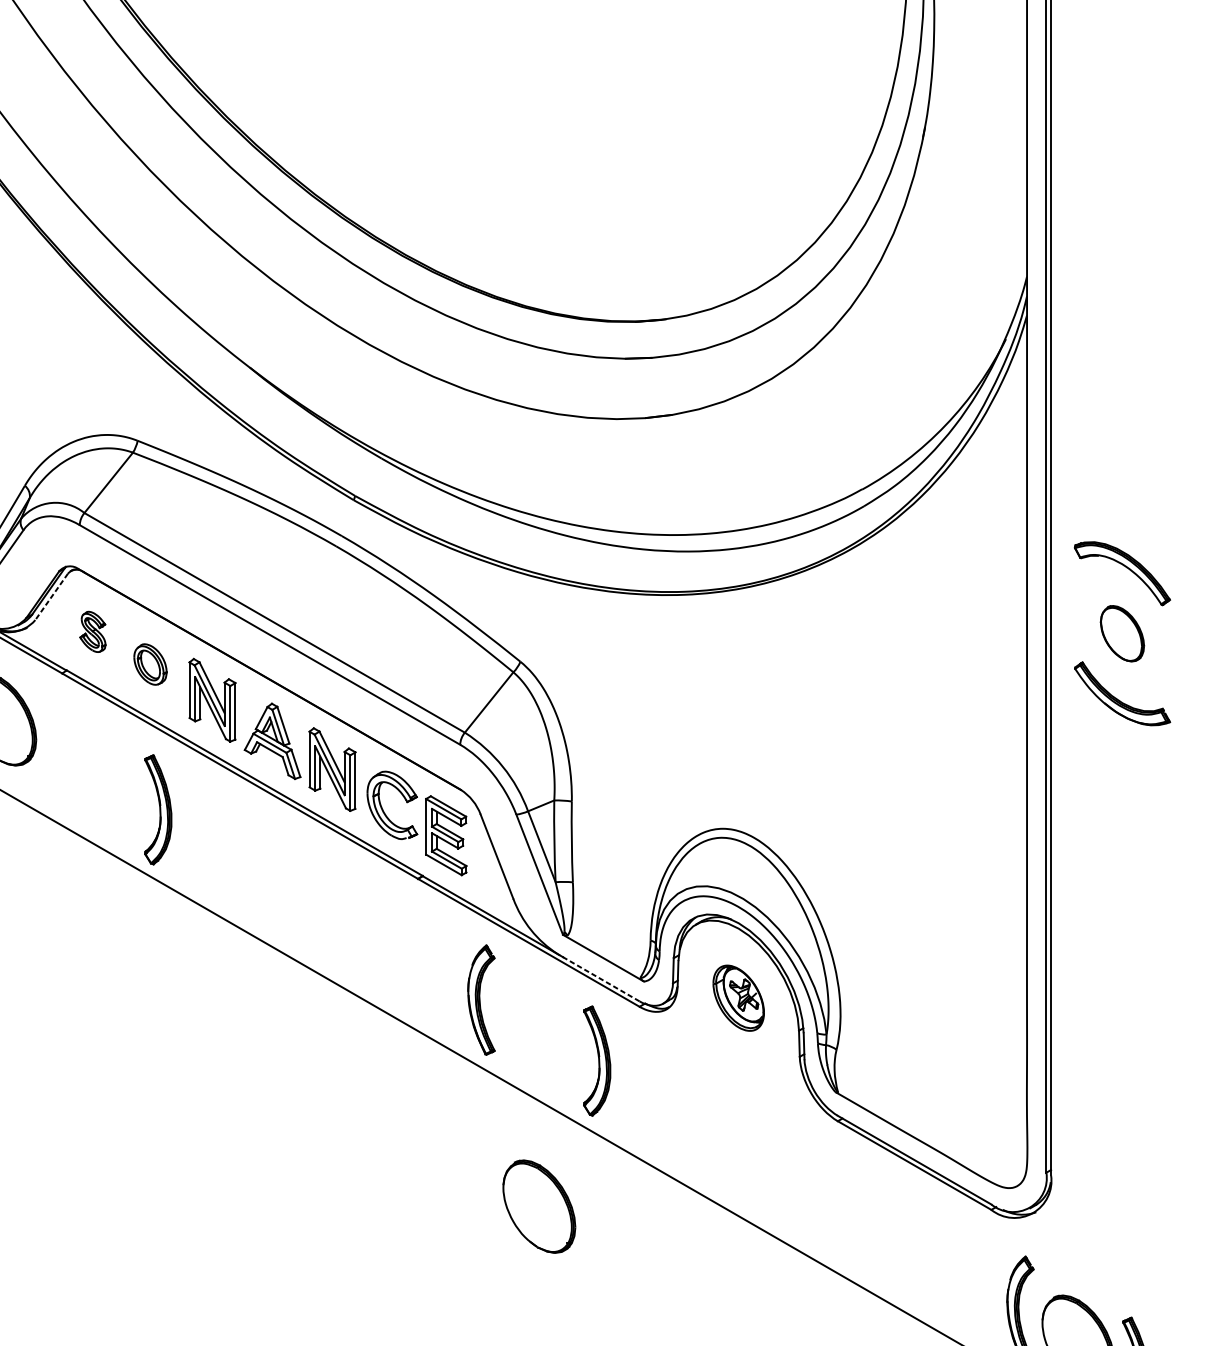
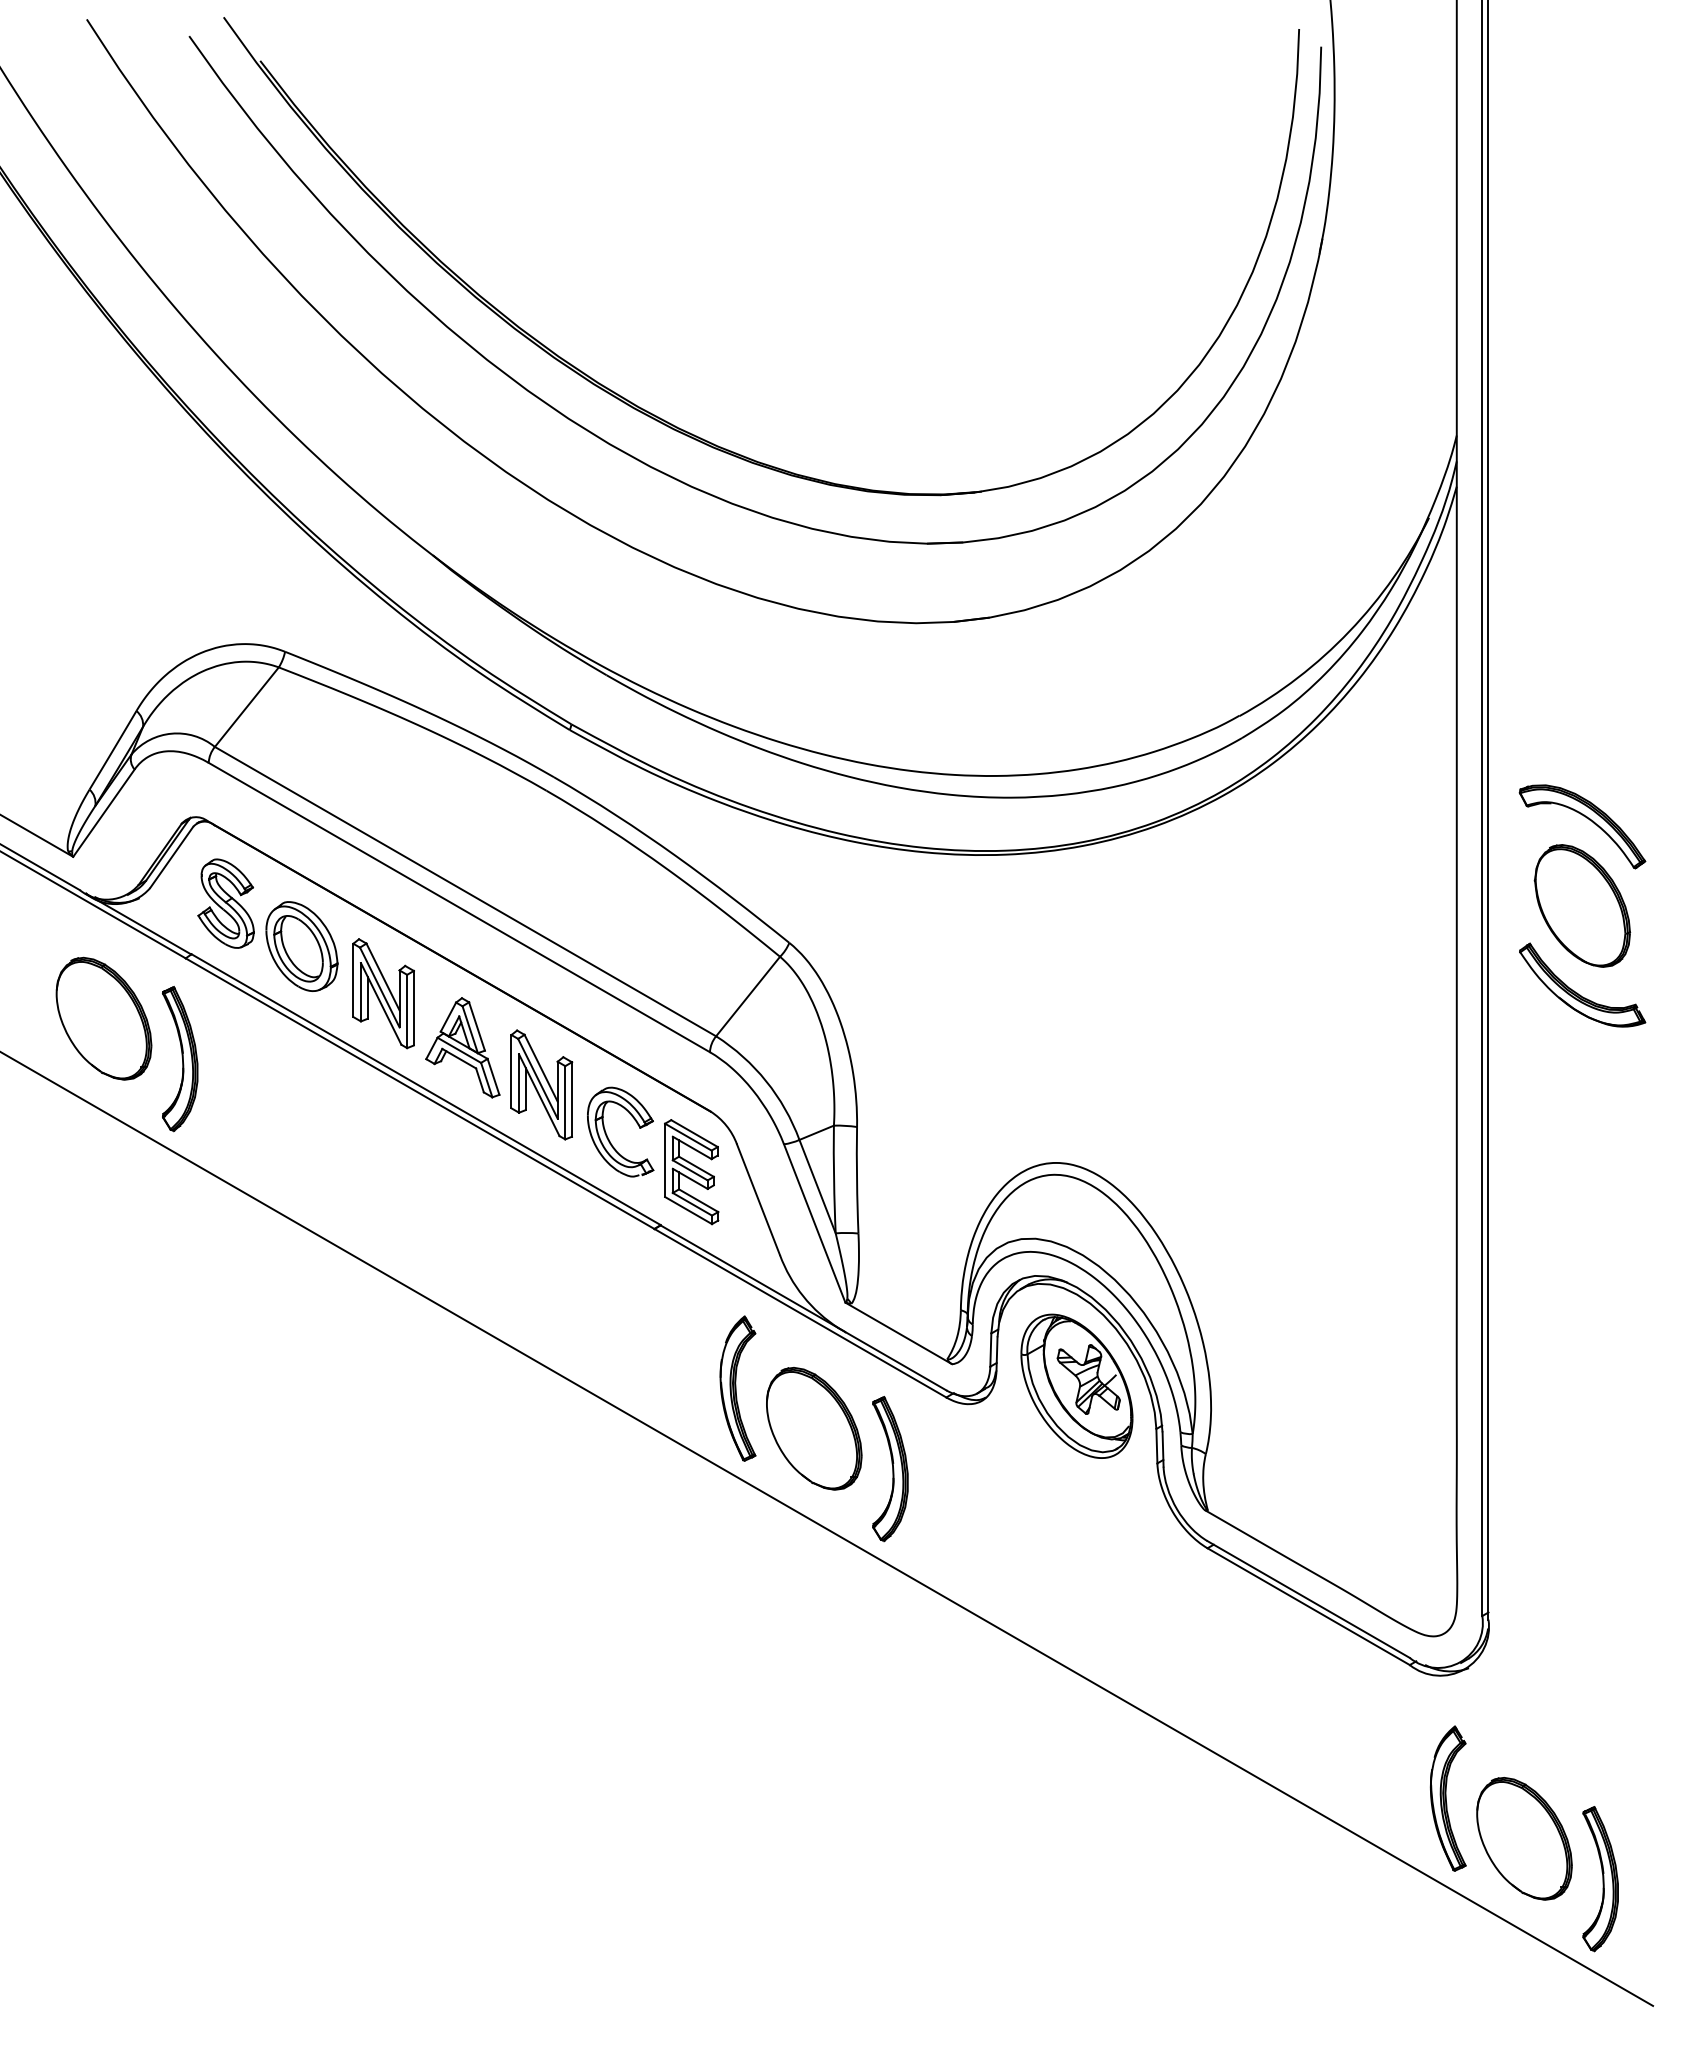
line: (51, 596) -> (171, 857), dashed -> solid
part: (92, 631) -> (225, 903), size x1.67
part: (1122, 633) -> (1582, 905), size x1.67
part: (150, 664) -> (301, 946), size x1.67
part: (158, 810) -> (180, 1059), moved
line: (598, 977) -> (892, 1359), dashed -> solid
part: (738, 997) -> (1076, 1385), size x1.67
part: (539, 1206) -> (814, 1428), moved

